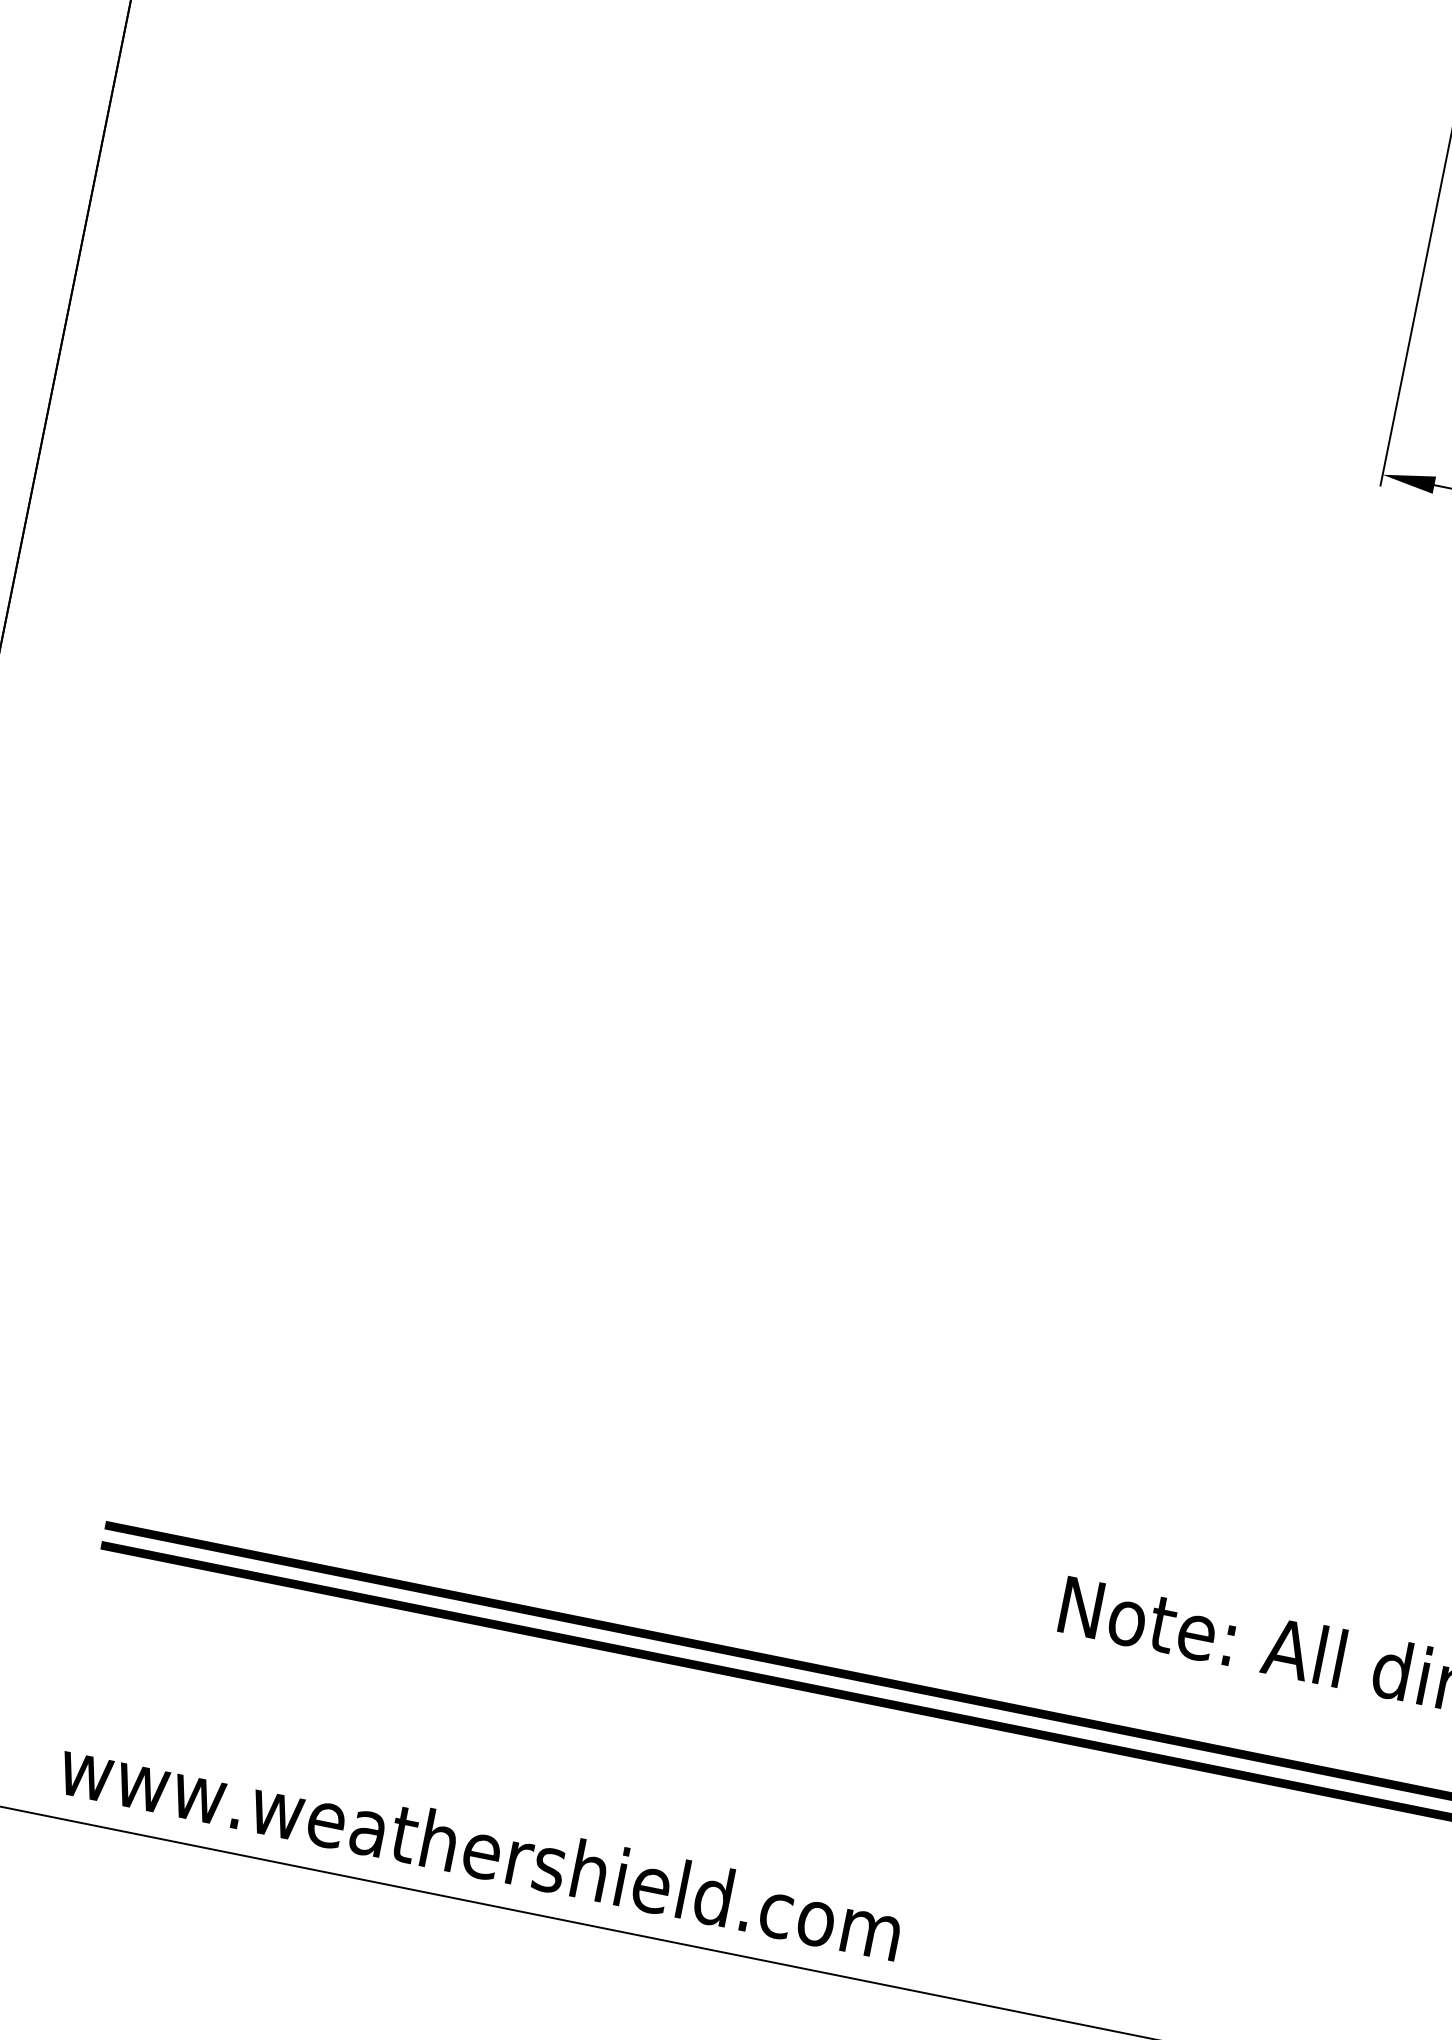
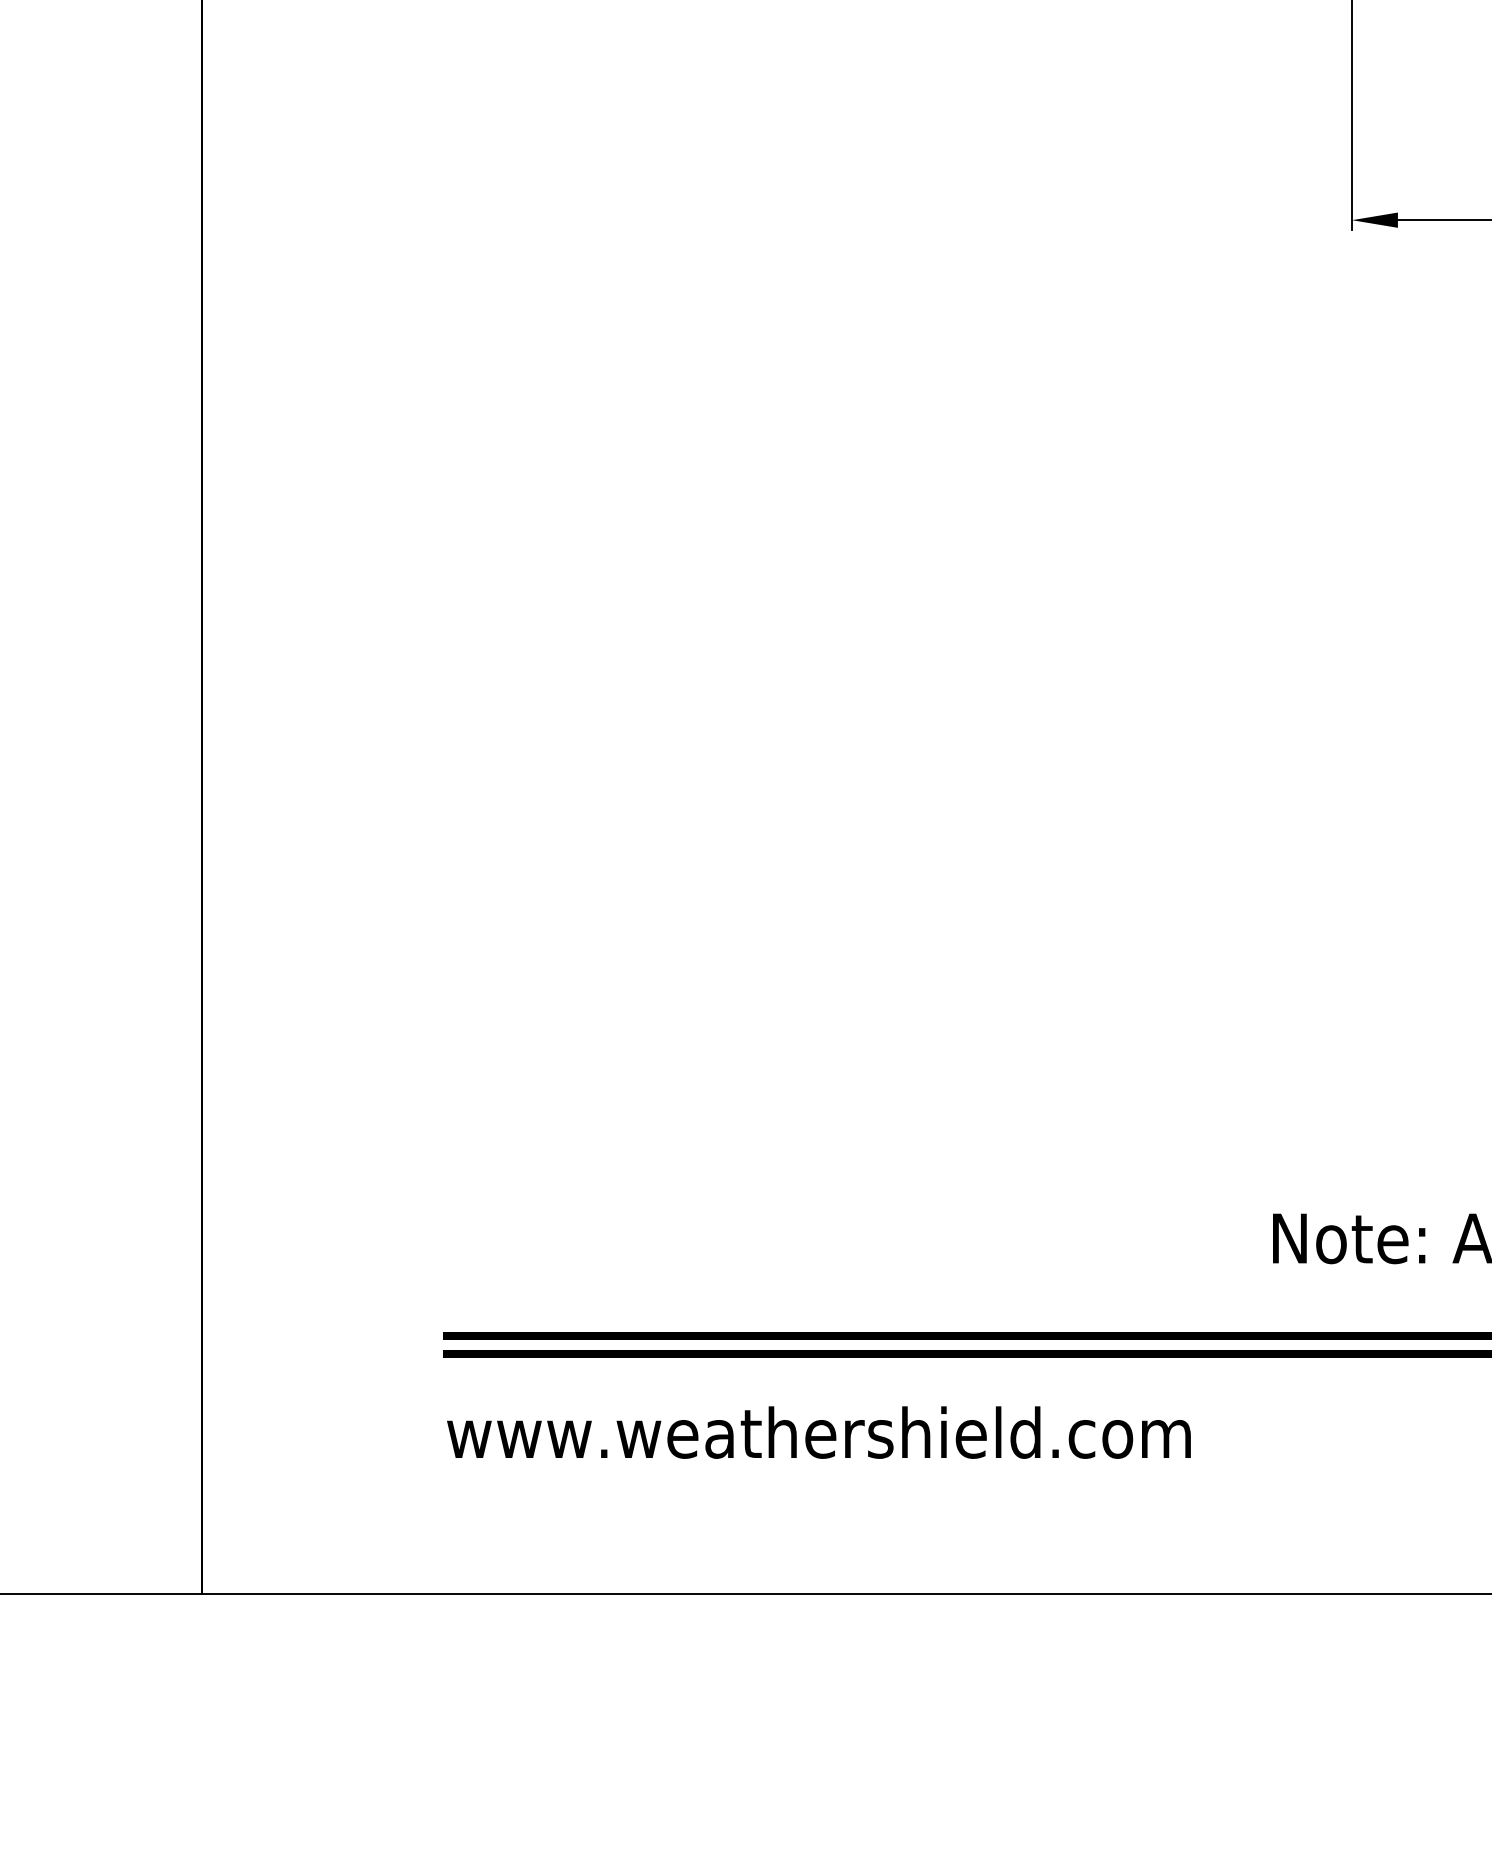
text: (480, 1848) -> (818, 1432), moved

